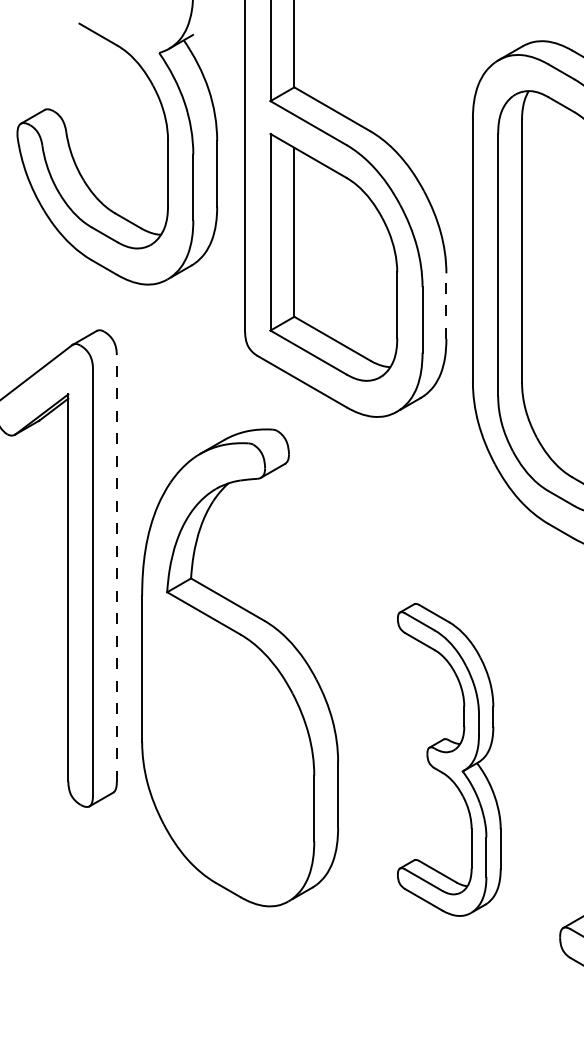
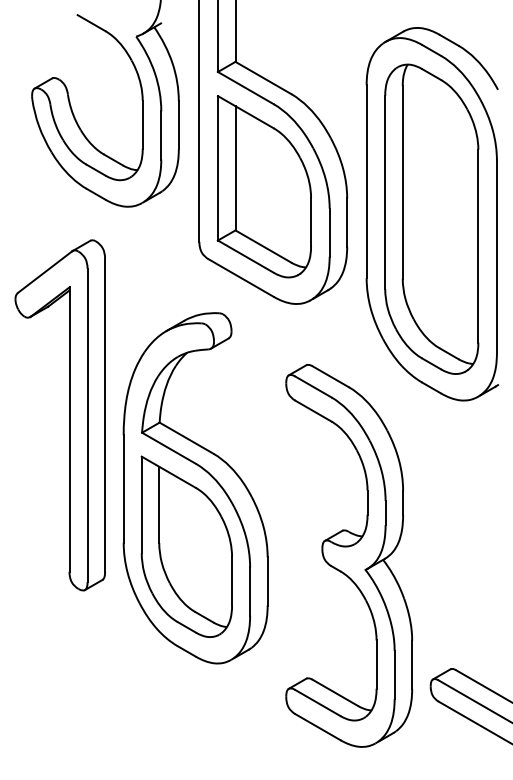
line: (446, 306) -> (347, 222), dashed -> solid
line: (117, 568) -> (105, 415), dashed -> solid
part: (227, 747) -> (186, 546), added
part: (449, 759) -> (349, 555), size x1.67

